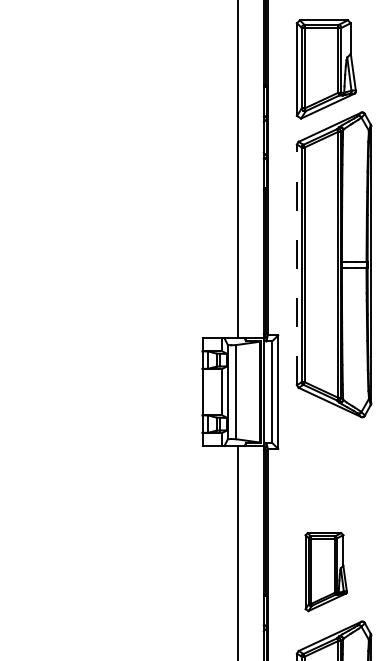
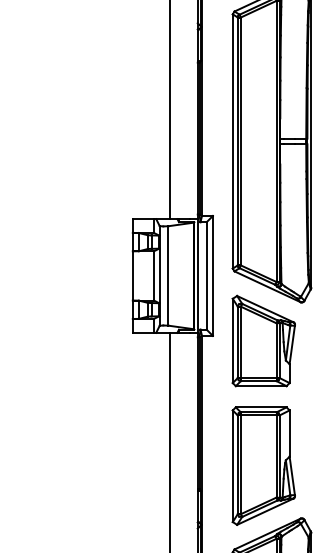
line: (297, 264) -> (233, 141), dashed -> solid
part: (325, 453) -> (262, 340), added
part: (325, 571) -> (262, 465), size x1.43

